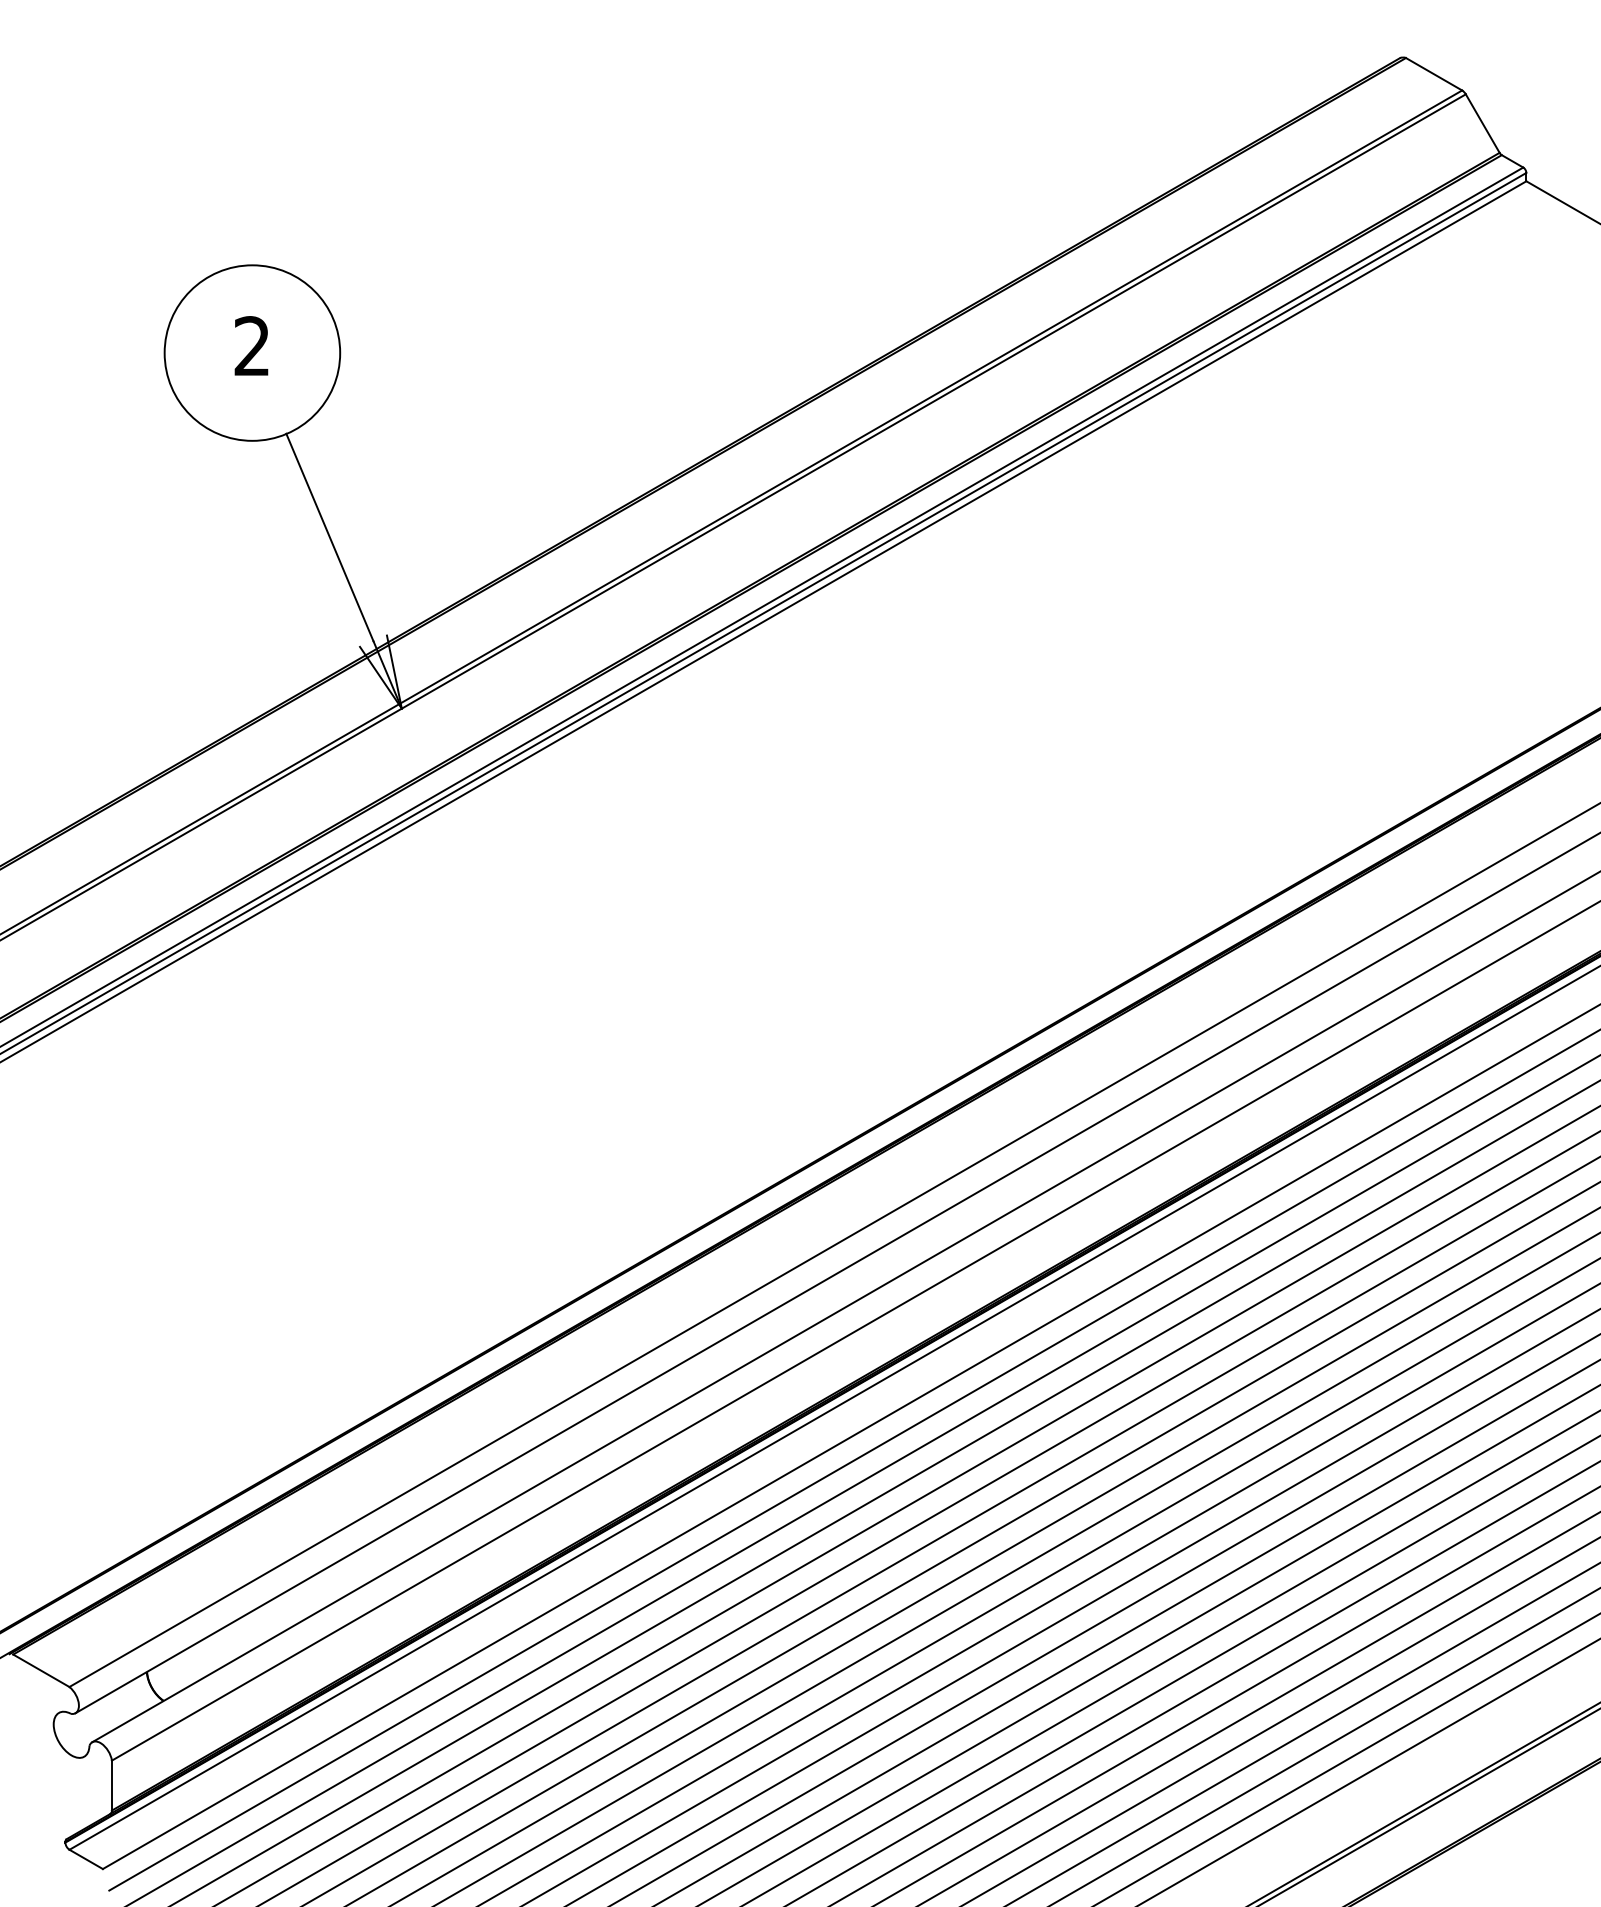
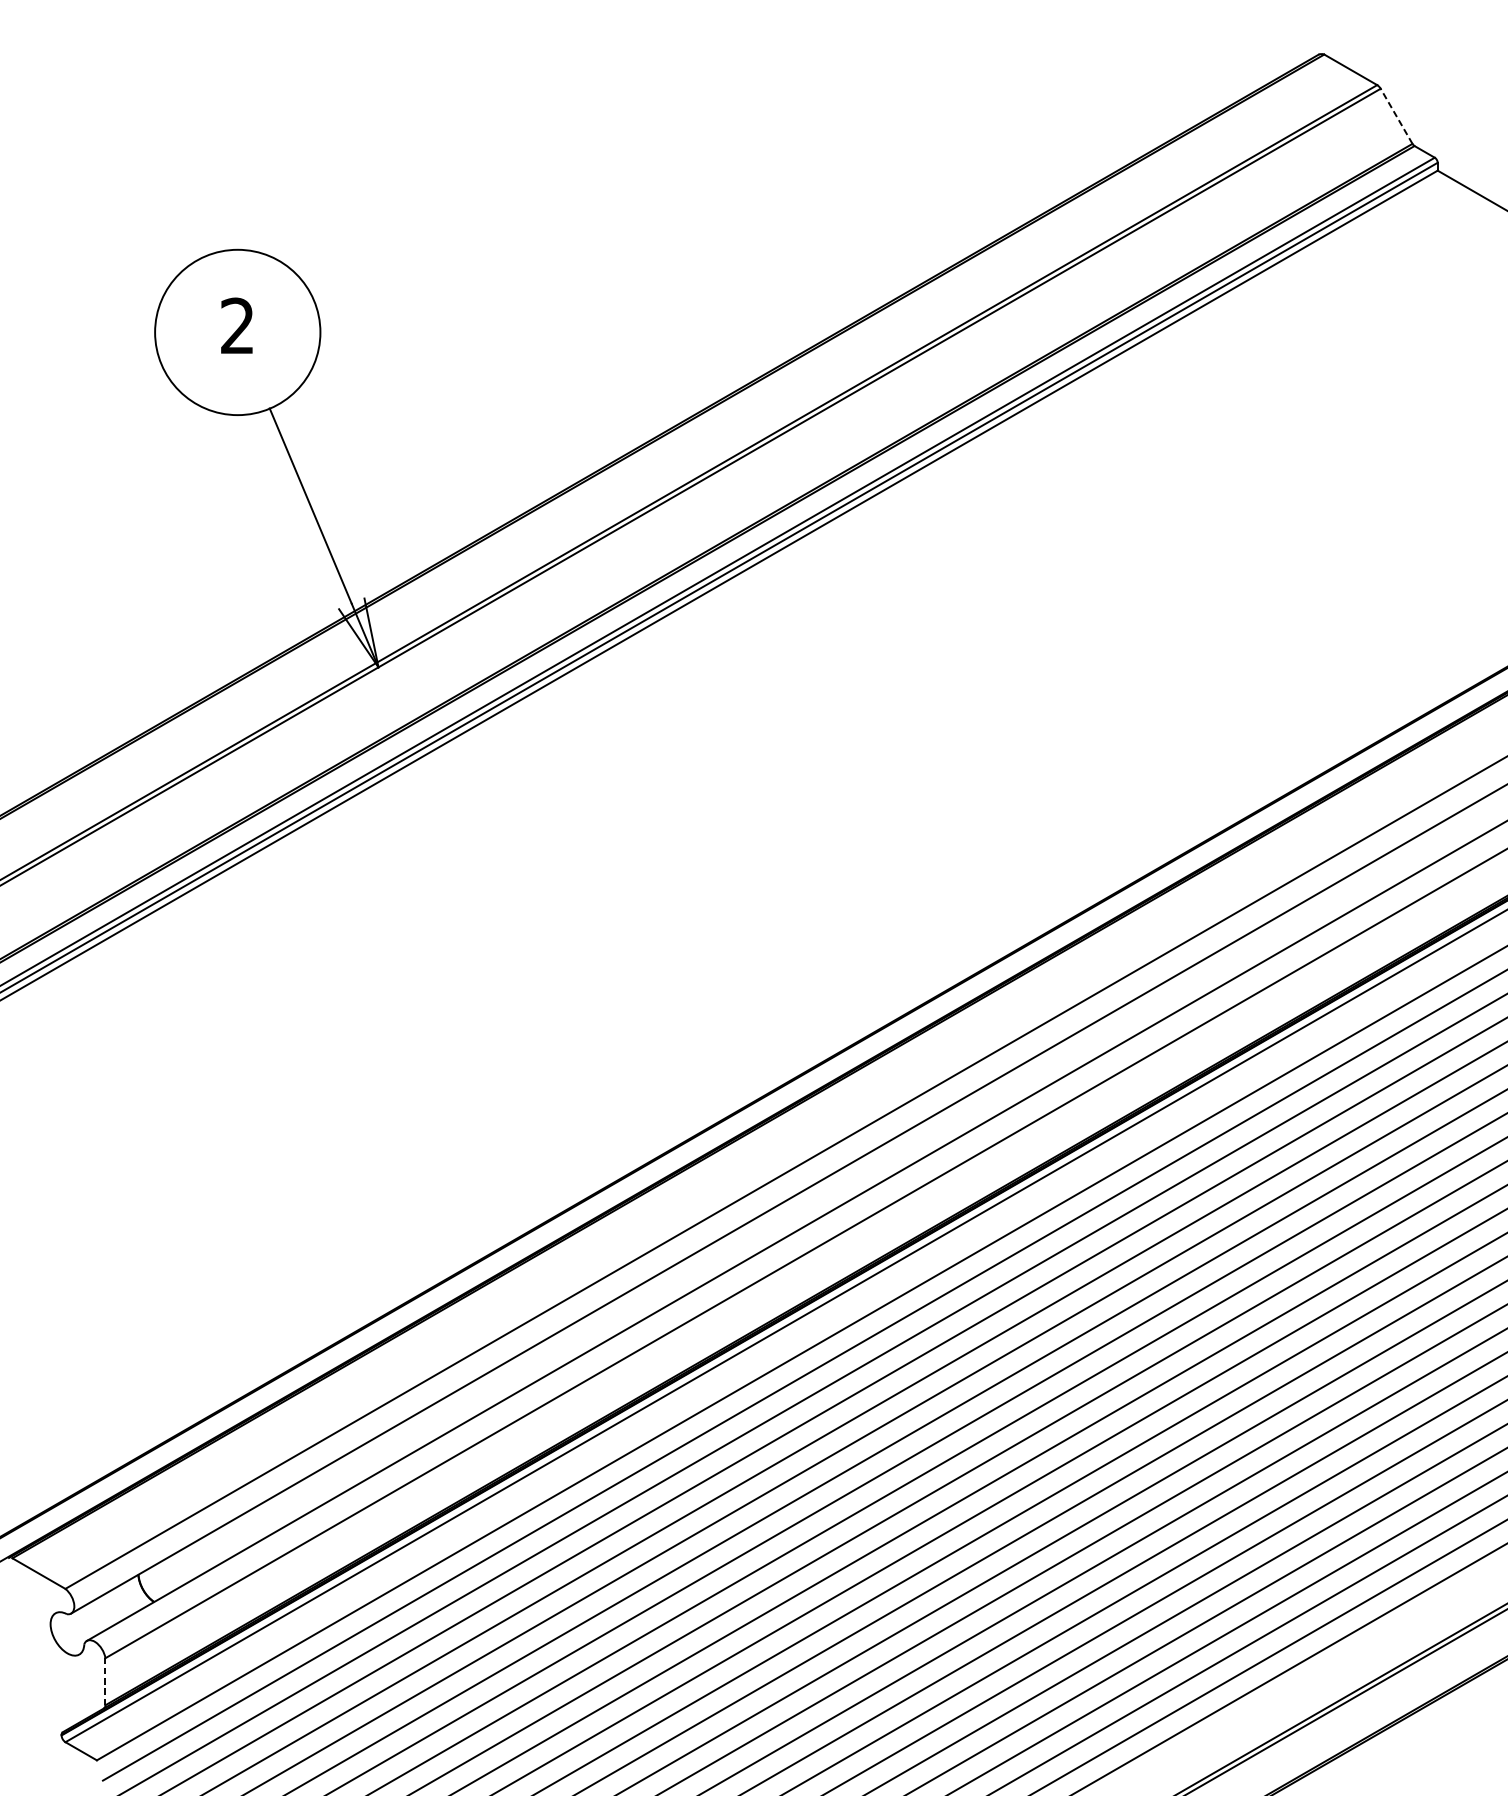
line: (1482, 123) -> (1396, 116), solid -> dashed
line: (111, 1785) -> (105, 1681), solid -> dashed

